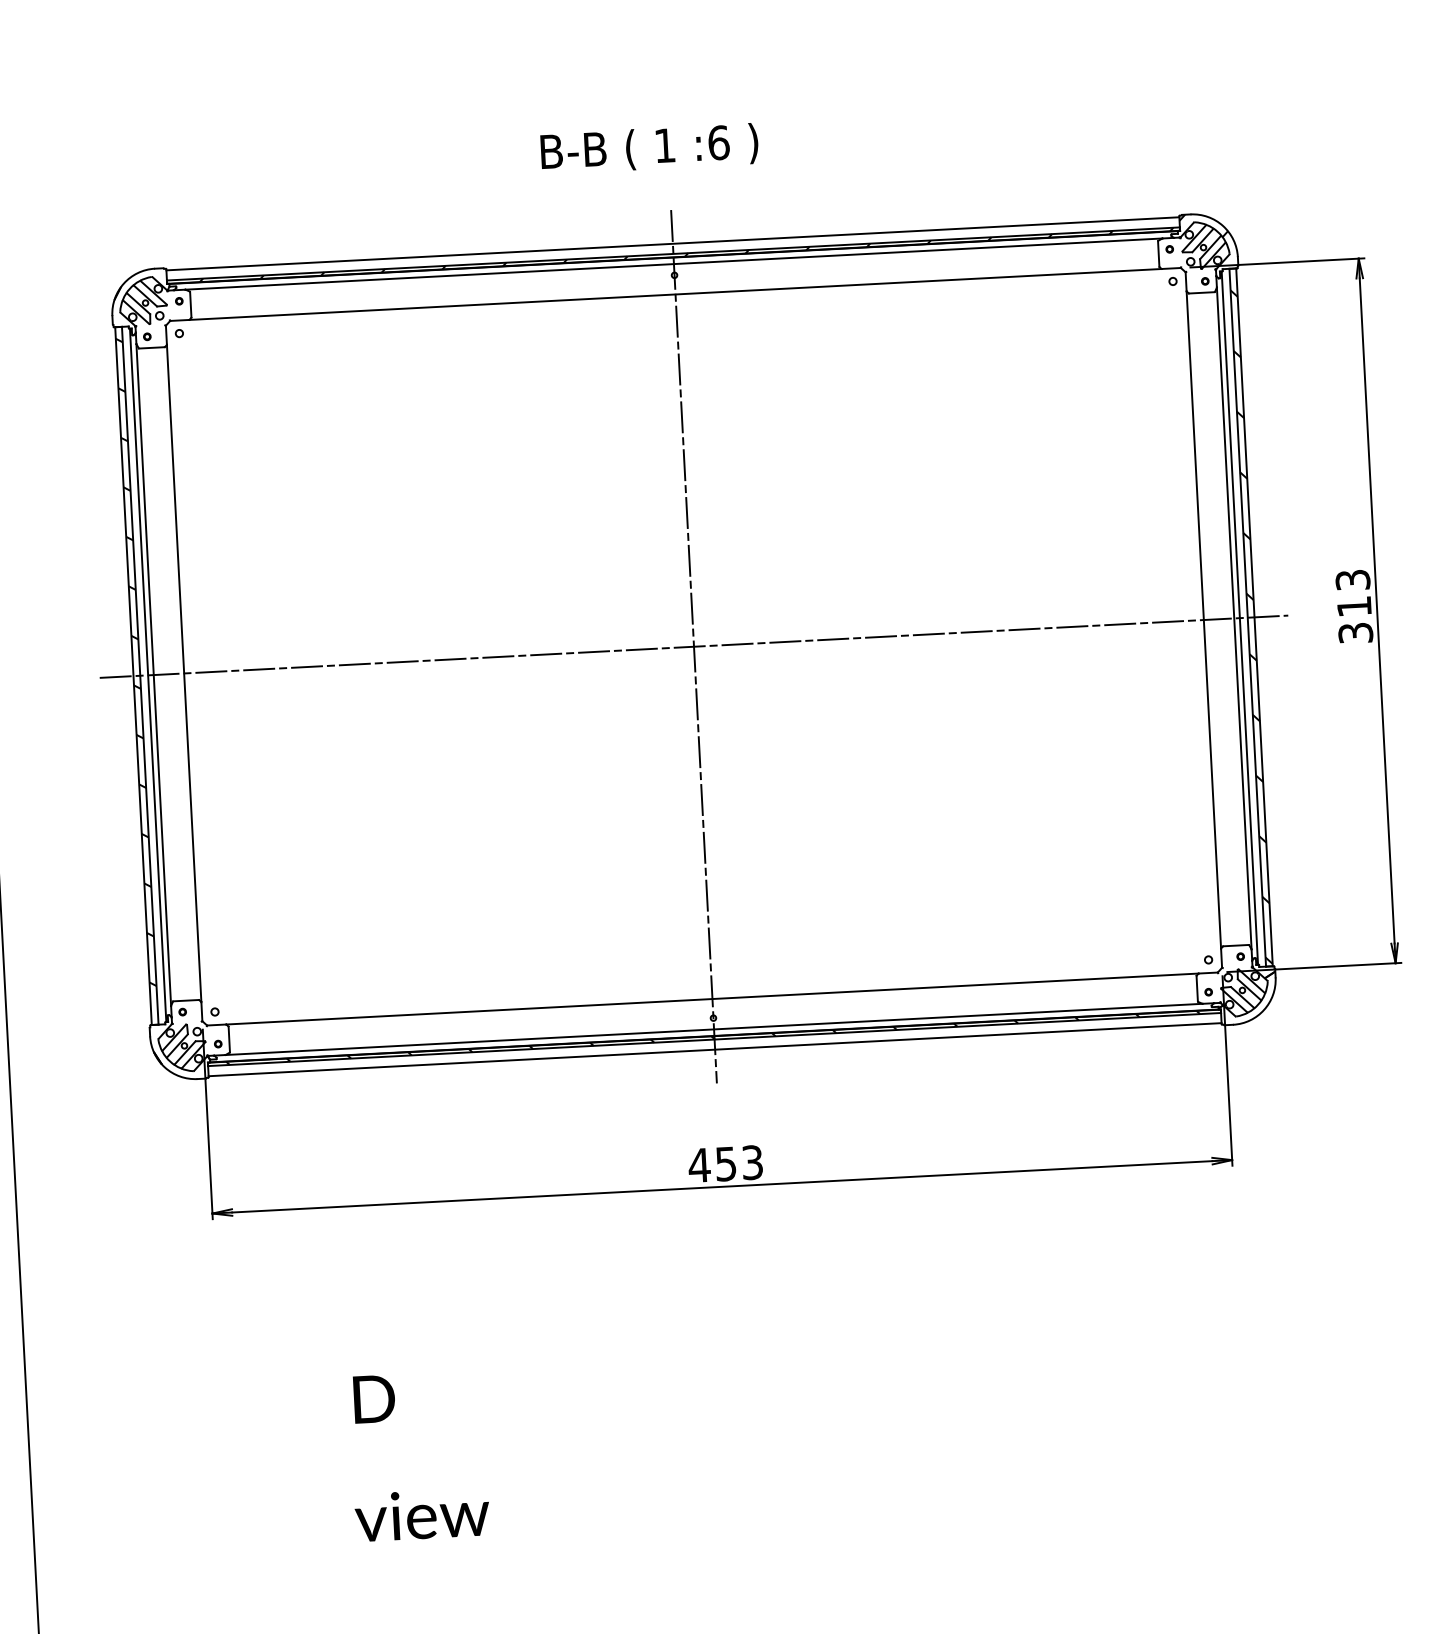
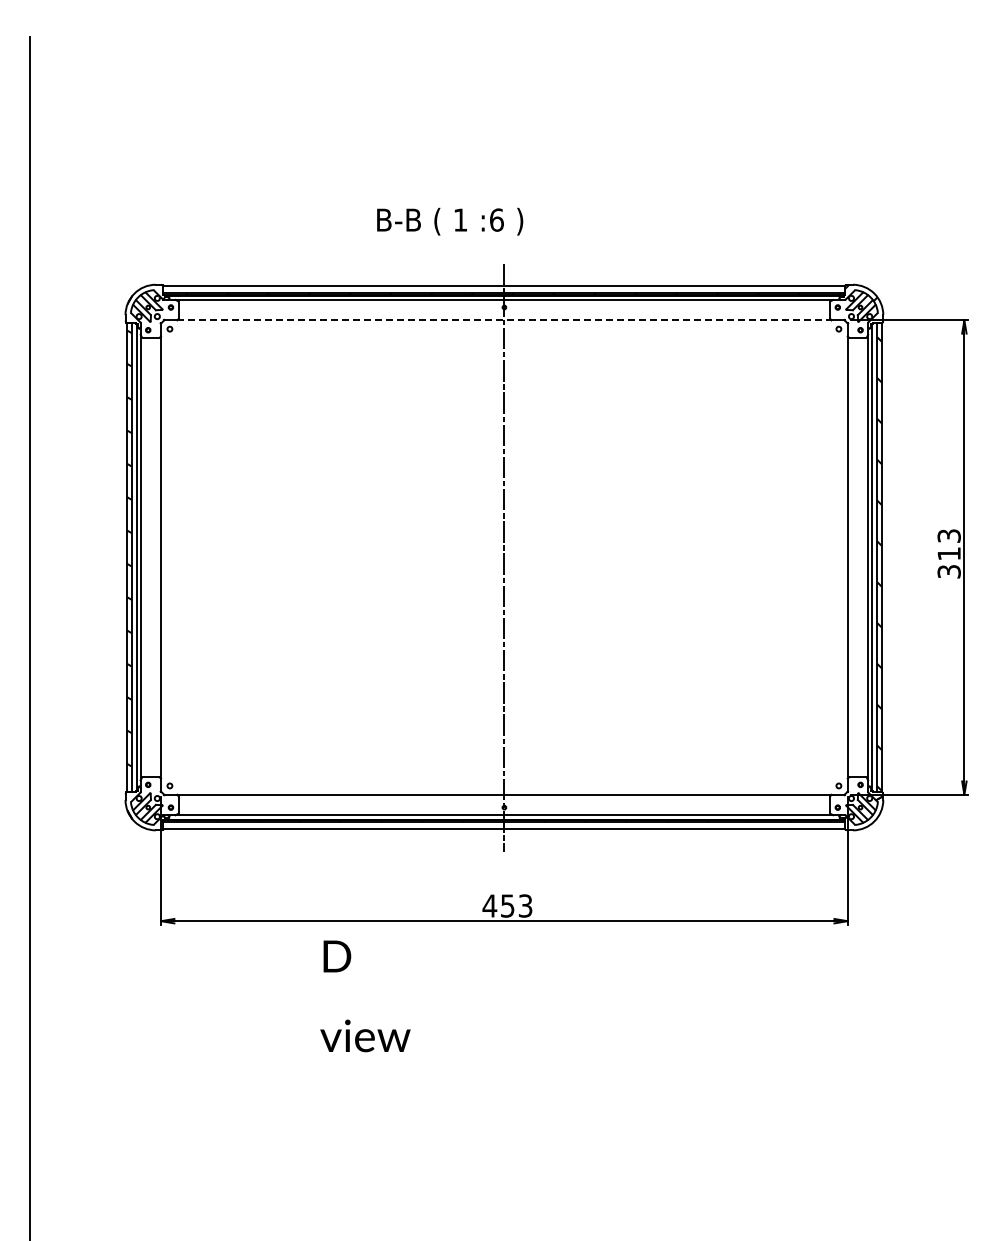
text: (650, 148) -> (450, 221), moved
line: (675, 294) -> (504, 320), solid -> dashed
line: (694, 646) -> (504, 557), removed
text: (419, 1456) -> (365, 996), moved

